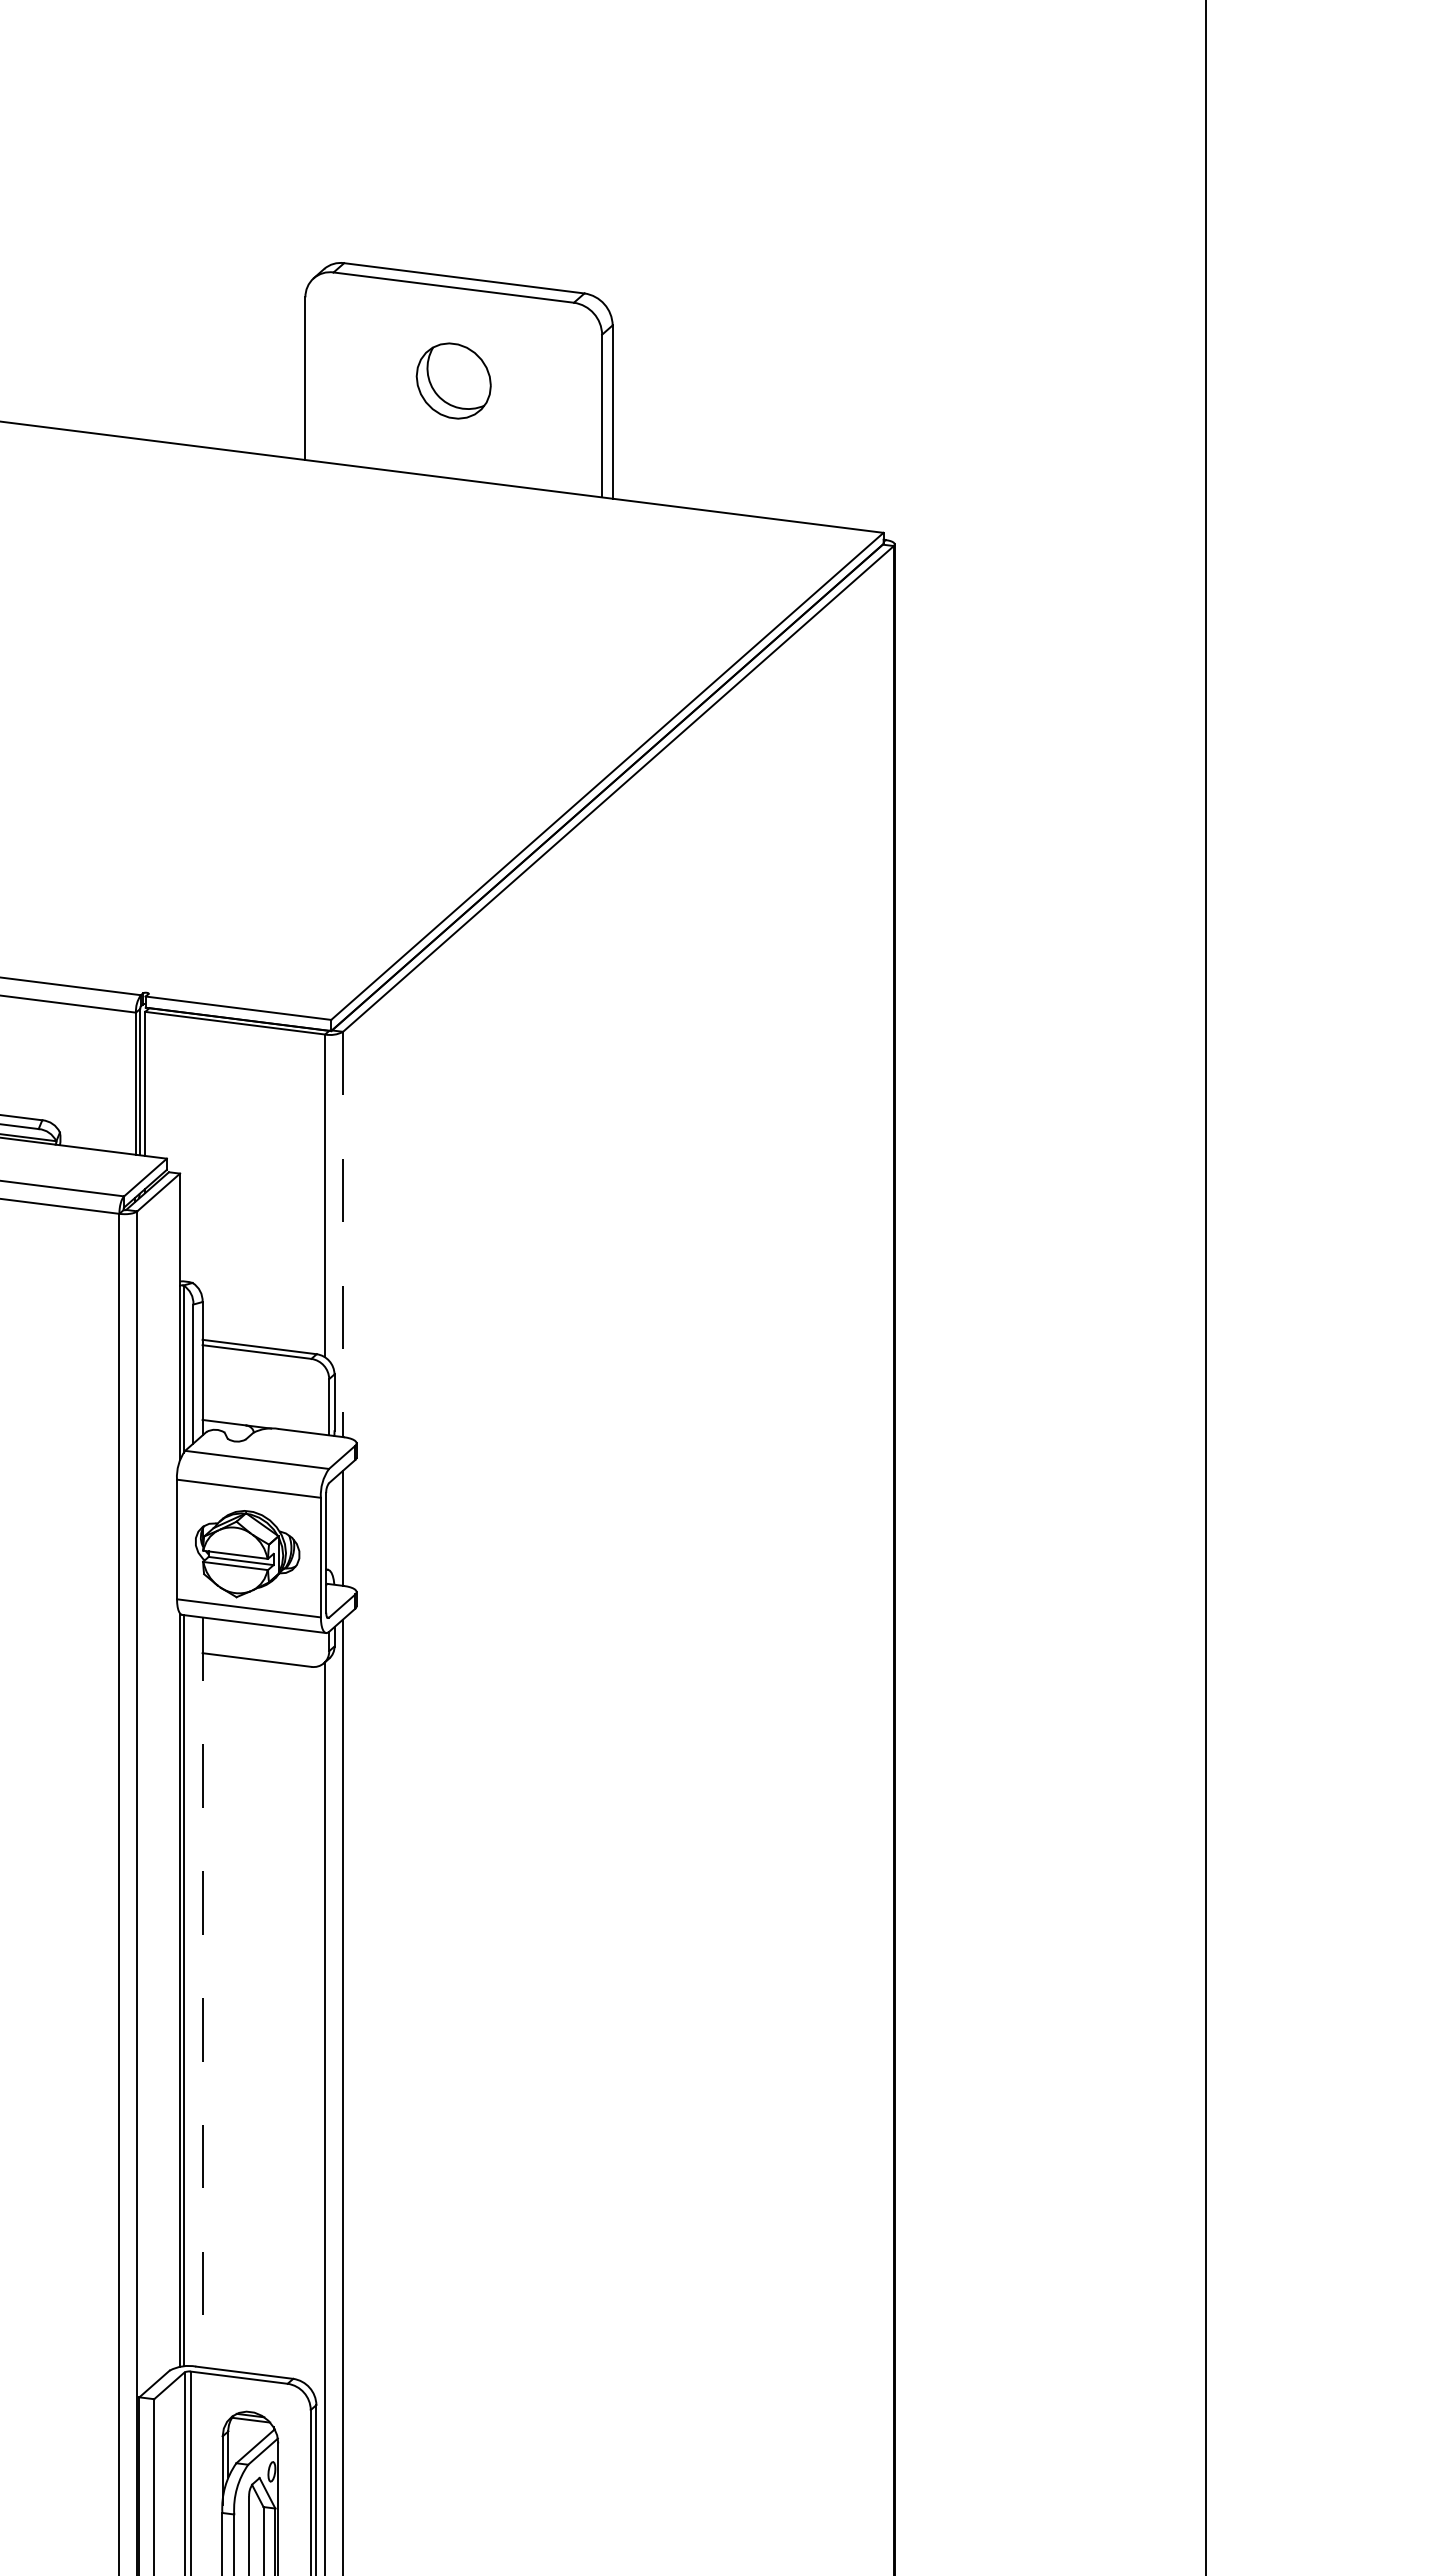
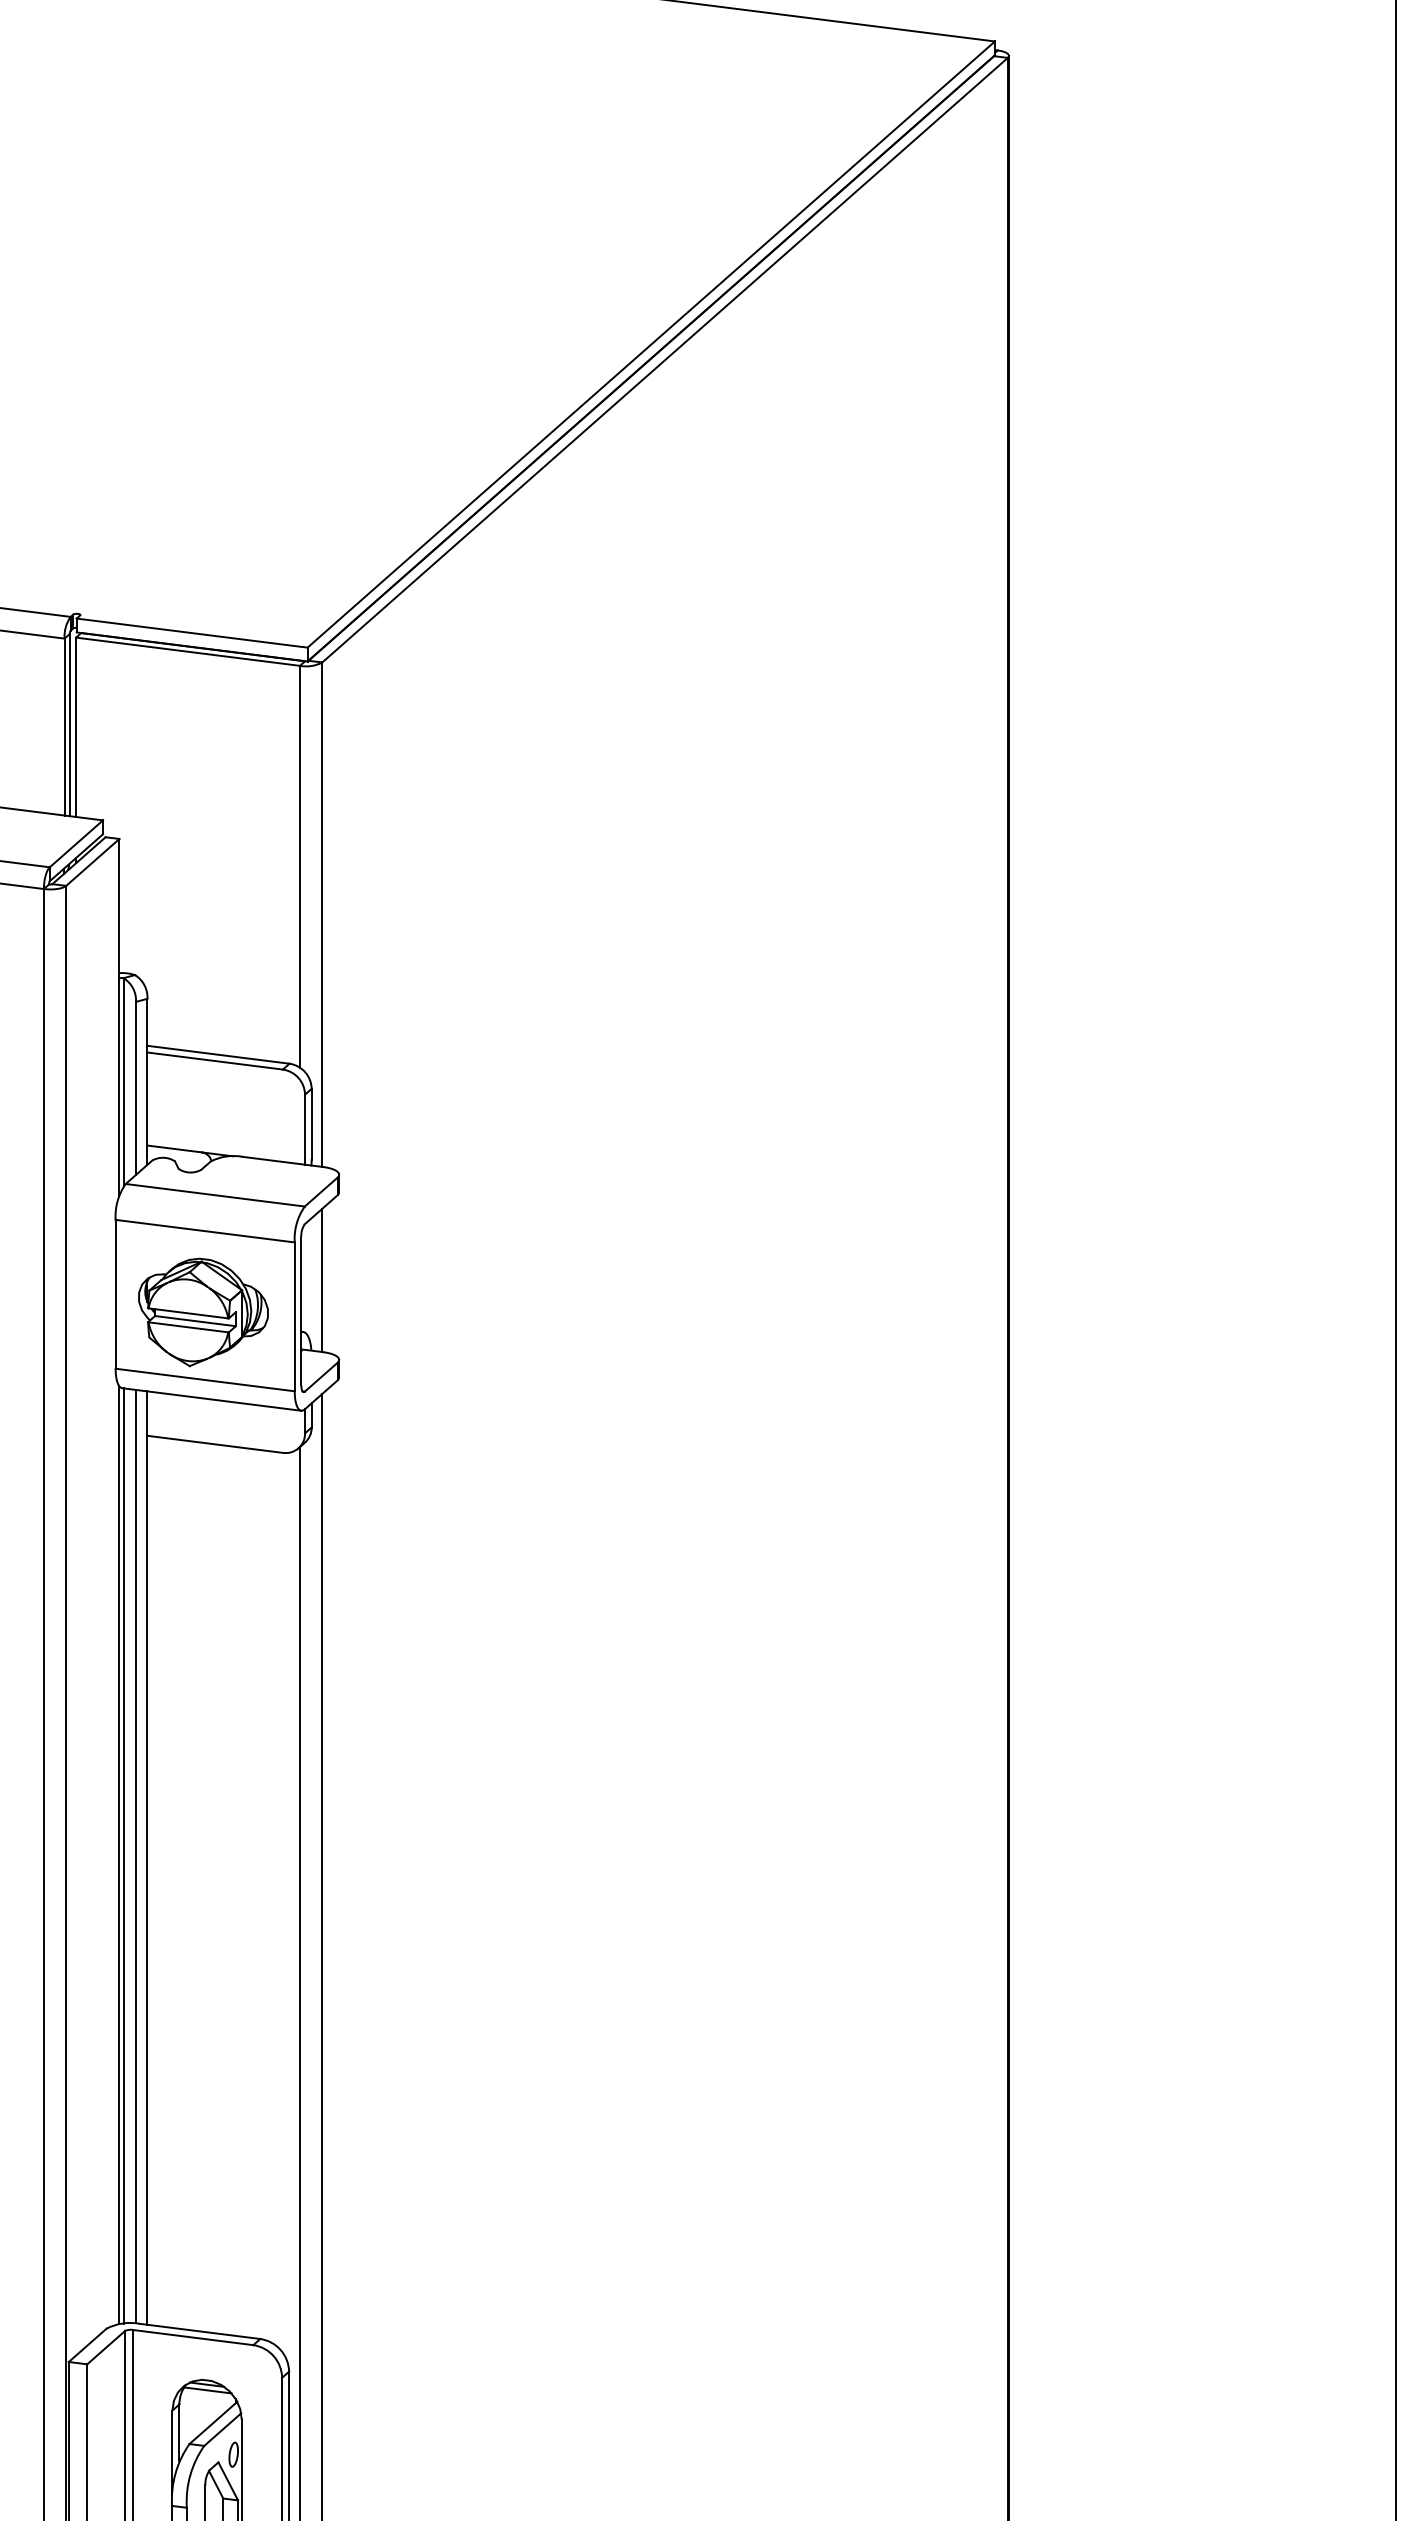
line: (343, 1234) -> (322, 914), dashed -> solid
line: (193, 1991) -> (136, 1856), added
line: (202, 1992) -> (147, 1858), dashed -> solid

